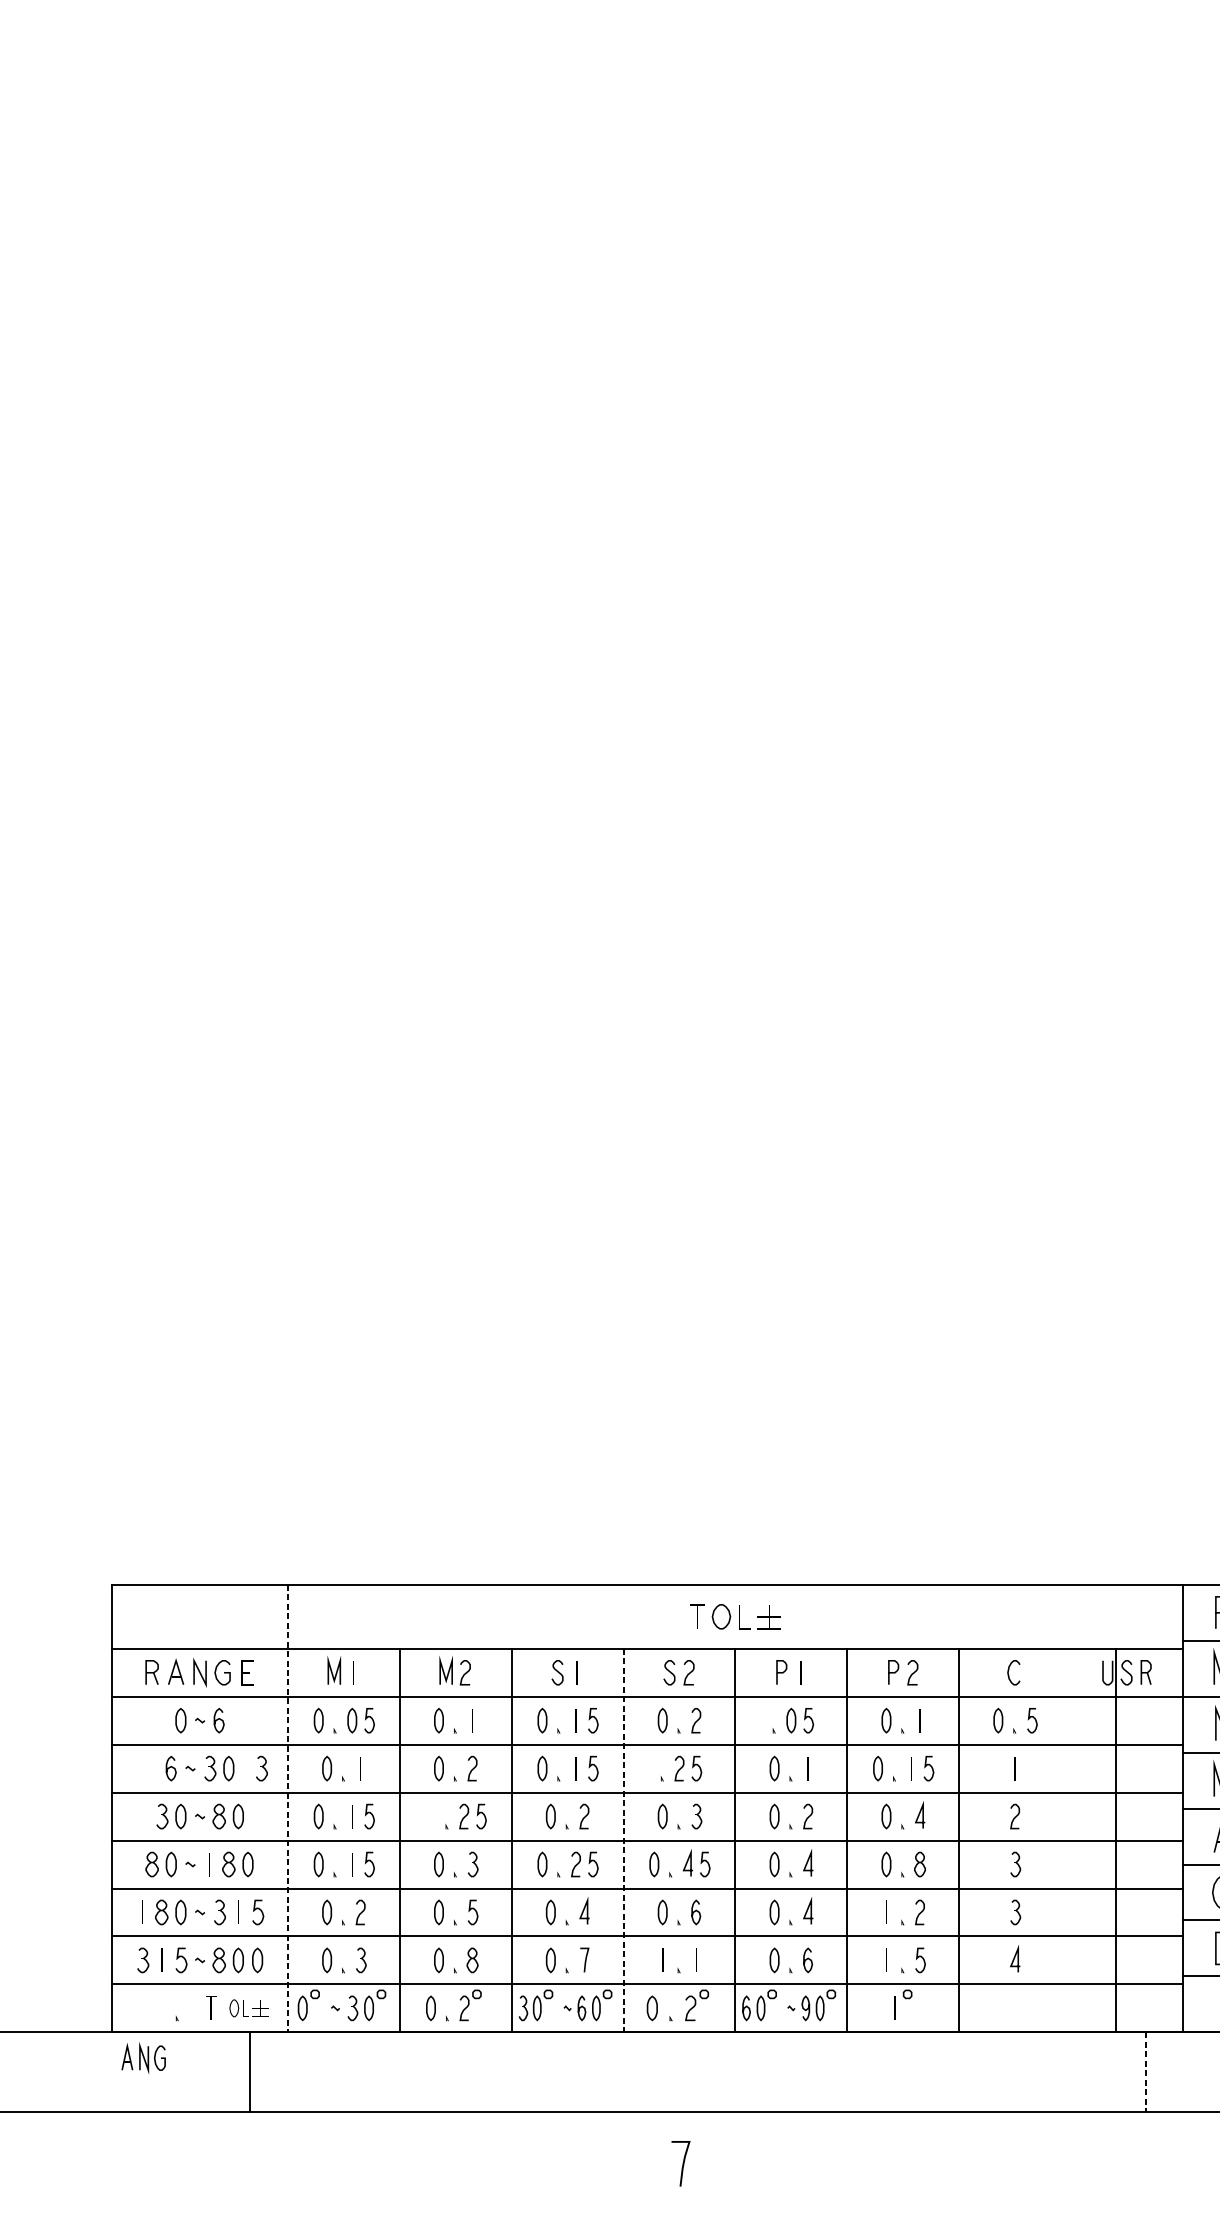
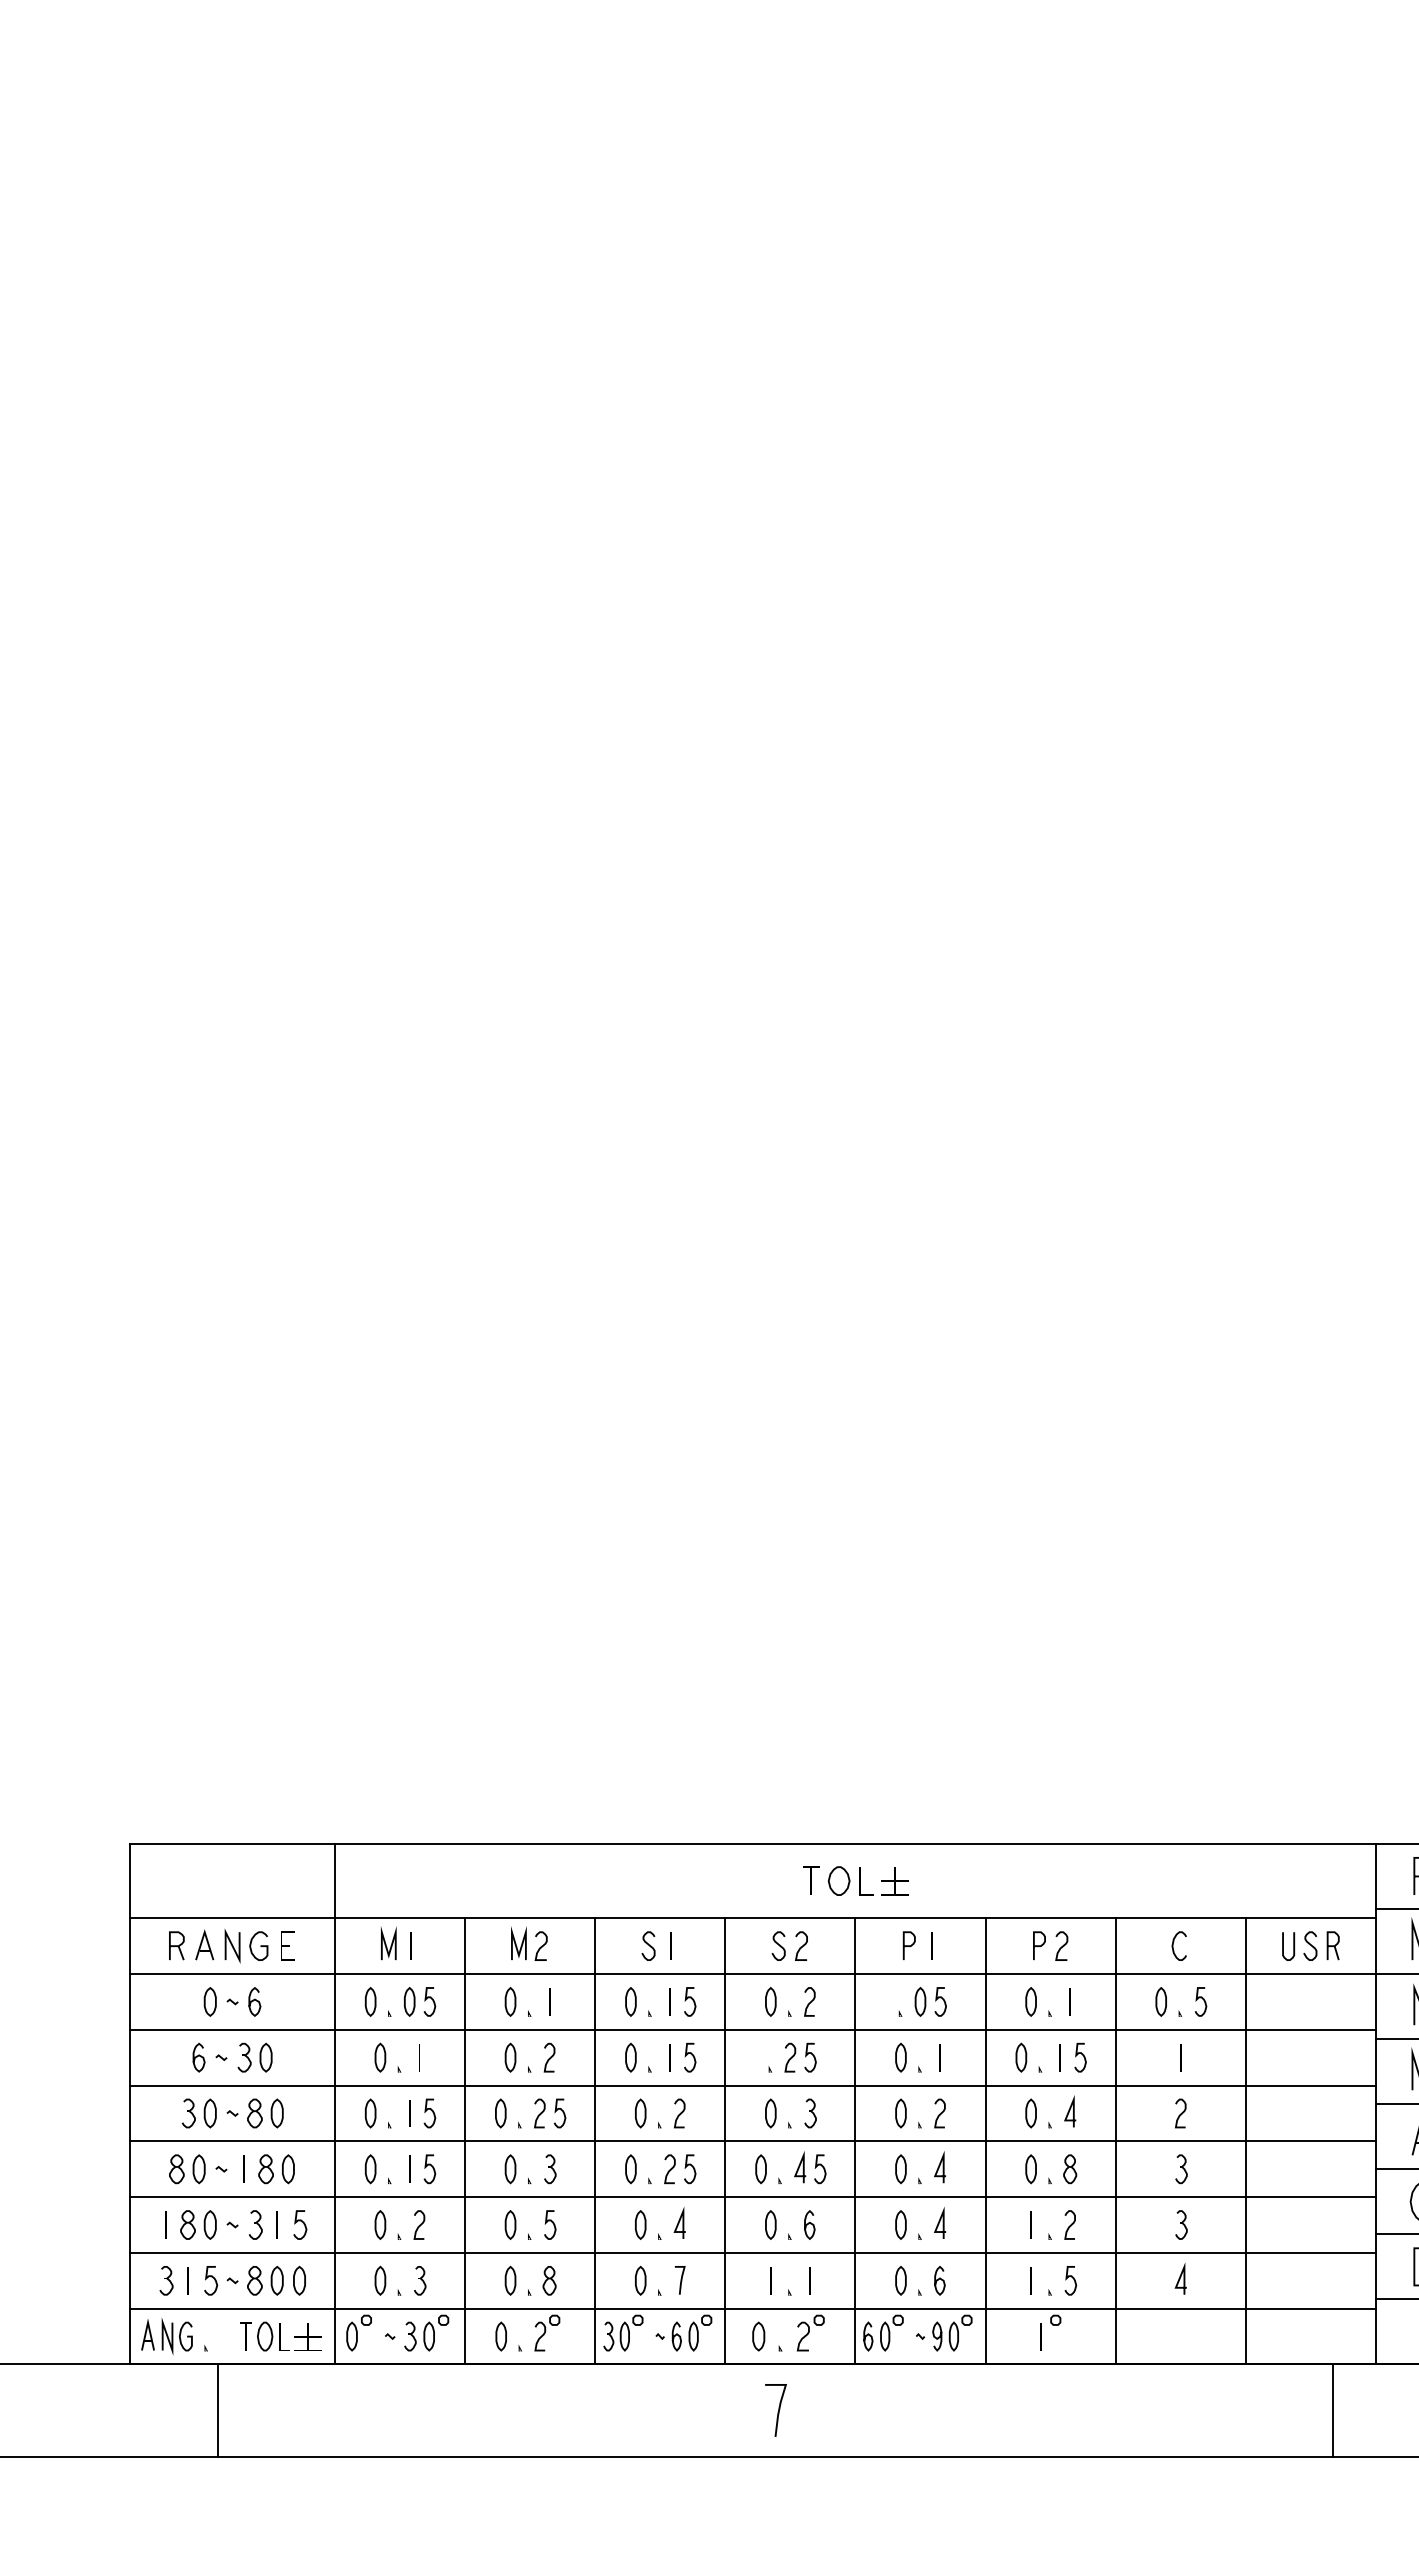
part: (261, 1768) -> (304, 2057), removed
line: (287, 1808) -> (334, 2104), dashed -> solid
part: (430, 1816) -> (500, 2113), added
line: (623, 1840) -> (725, 2141), dashed -> solid
line: (1115, 1840) -> (1245, 2141), moved
part: (248, 2008) -> (289, 2336), size x1.43
part: (143, 2058) -> (166, 2336), moved
line: (249, 2071) -> (217, 2410), moved
line: (1146, 2072) -> (1333, 2411), dashed -> solid
curve: (682, 2165) -> (777, 2412), moved

